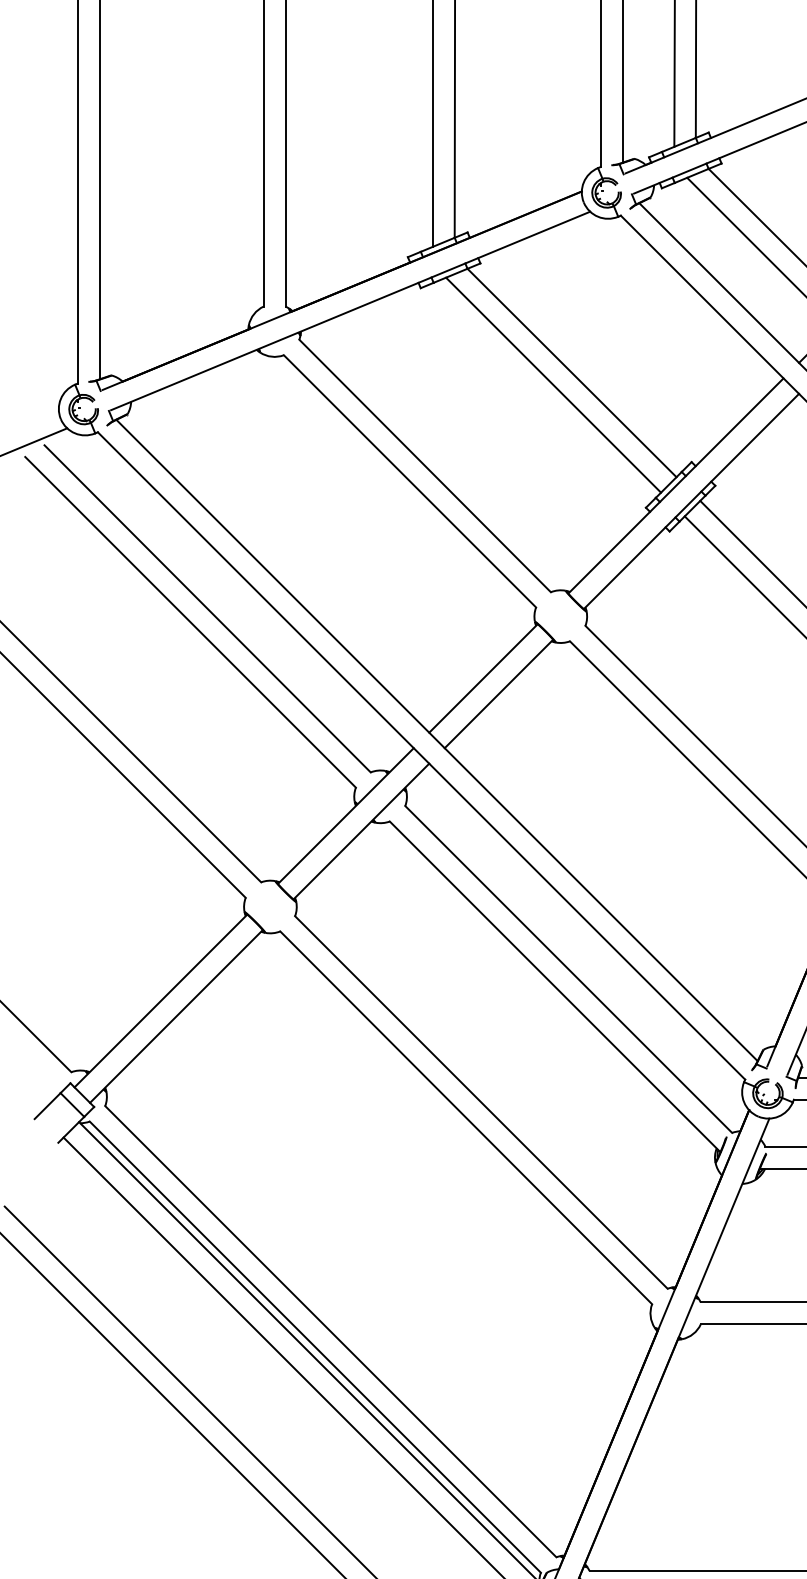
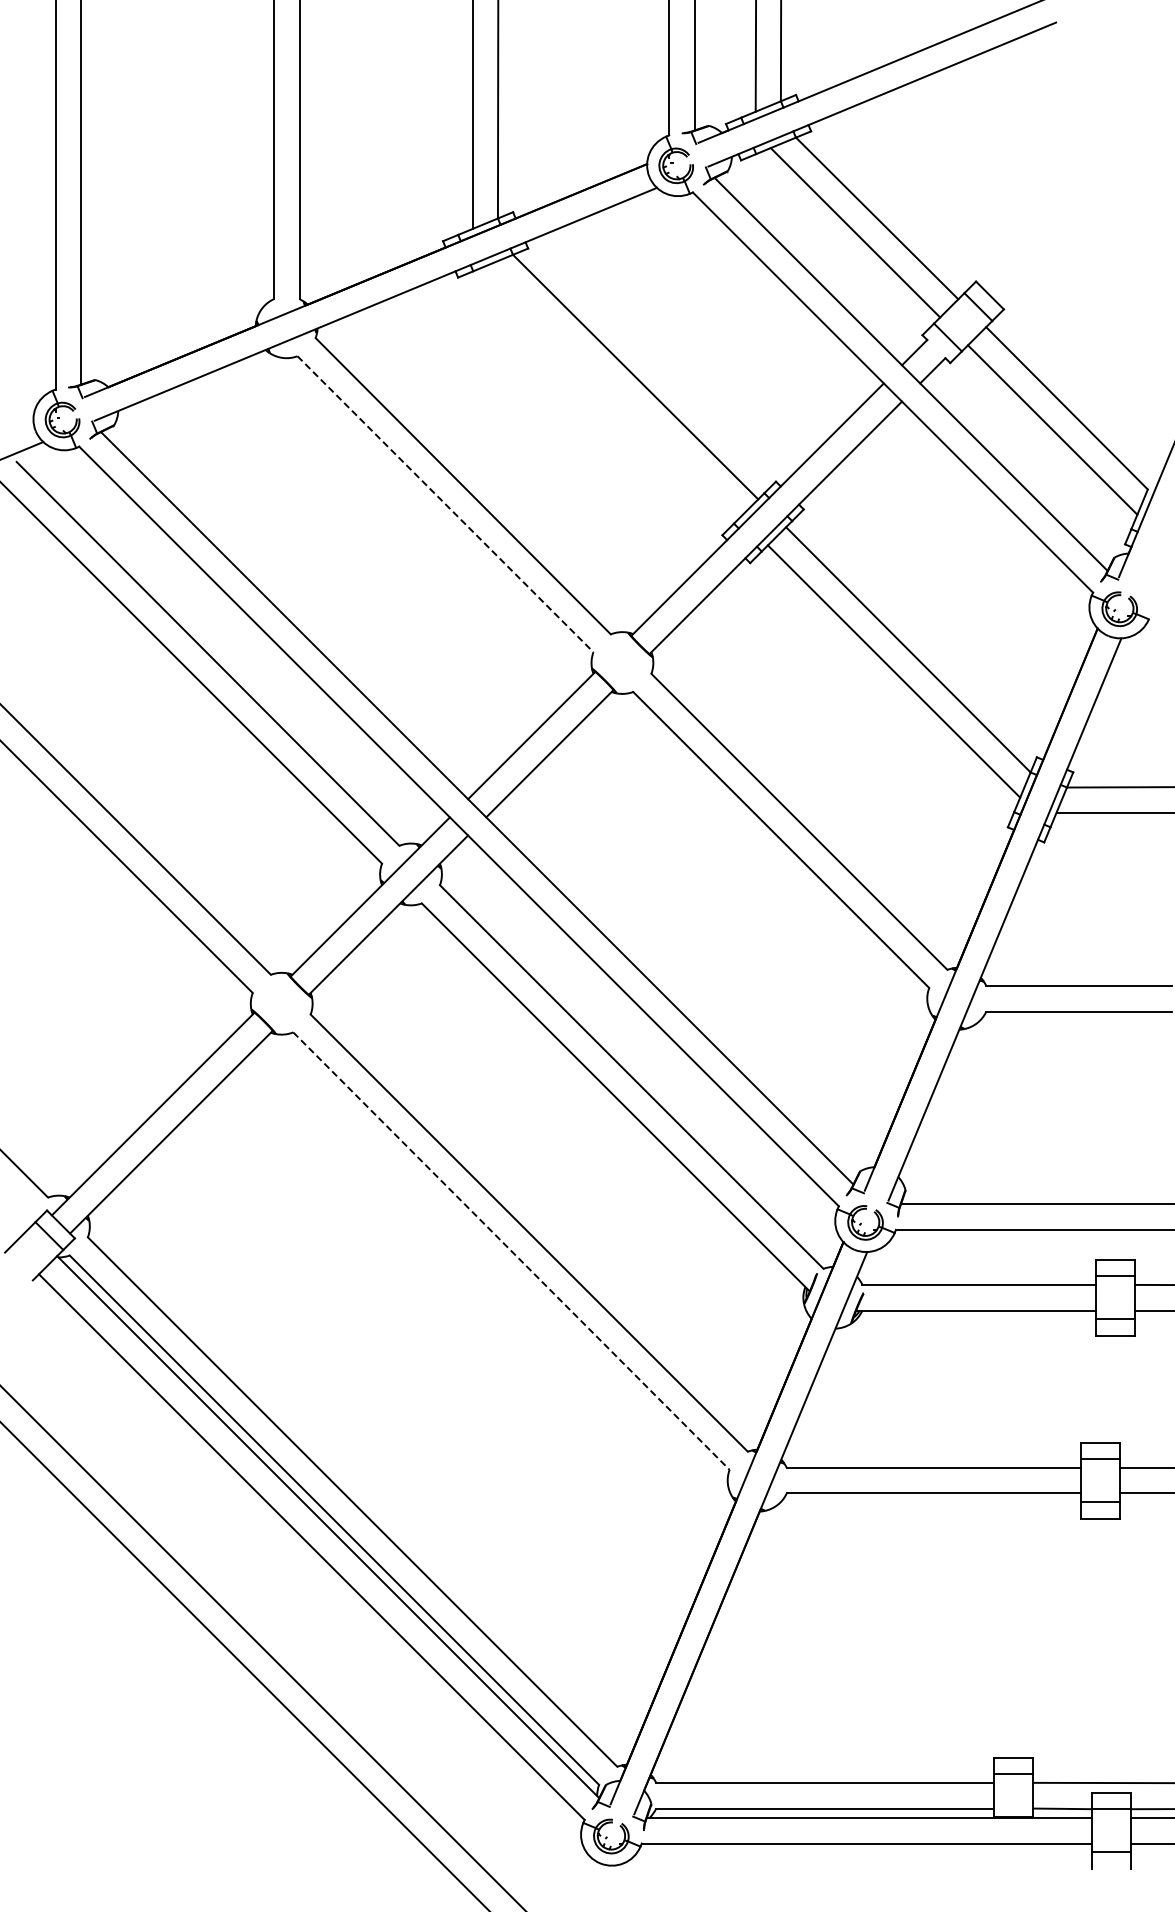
line: (553, 385) -> (613, 391), removed
line: (409, 481) -> (445, 504), solid -> dashed
line: (466, 1118) -> (511, 1251), solid -> dashed

